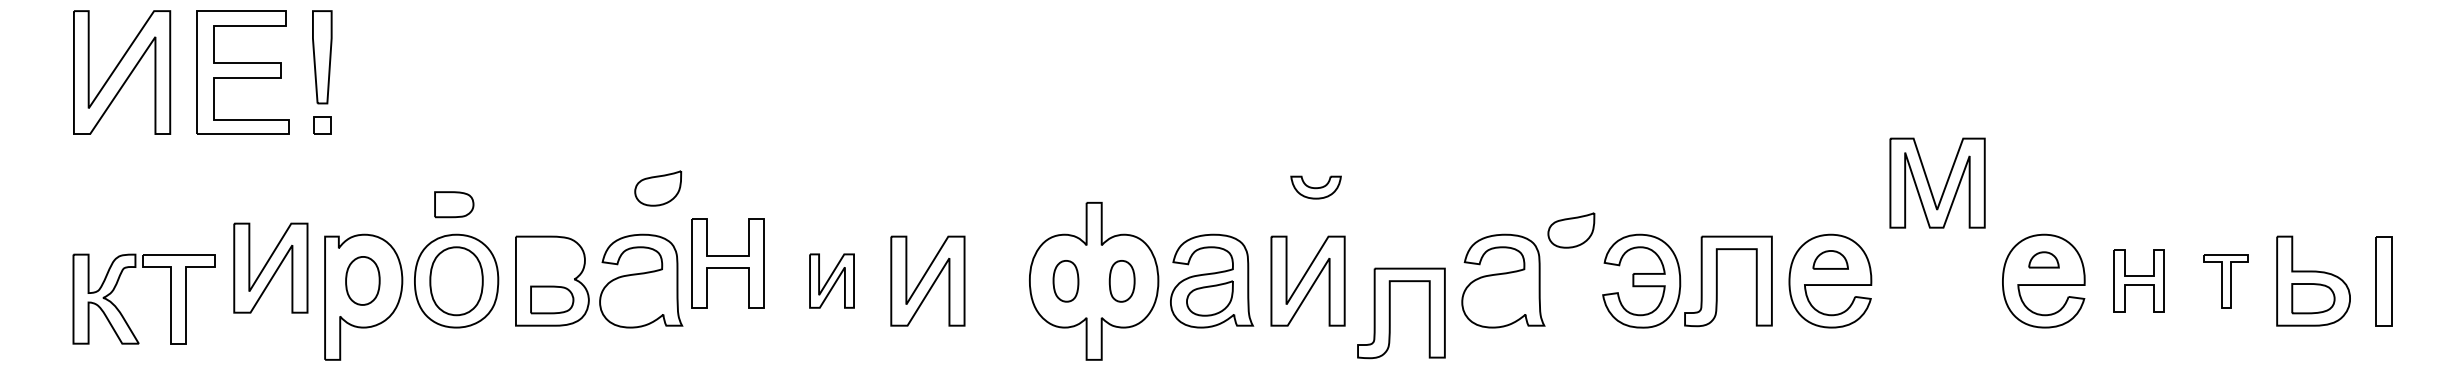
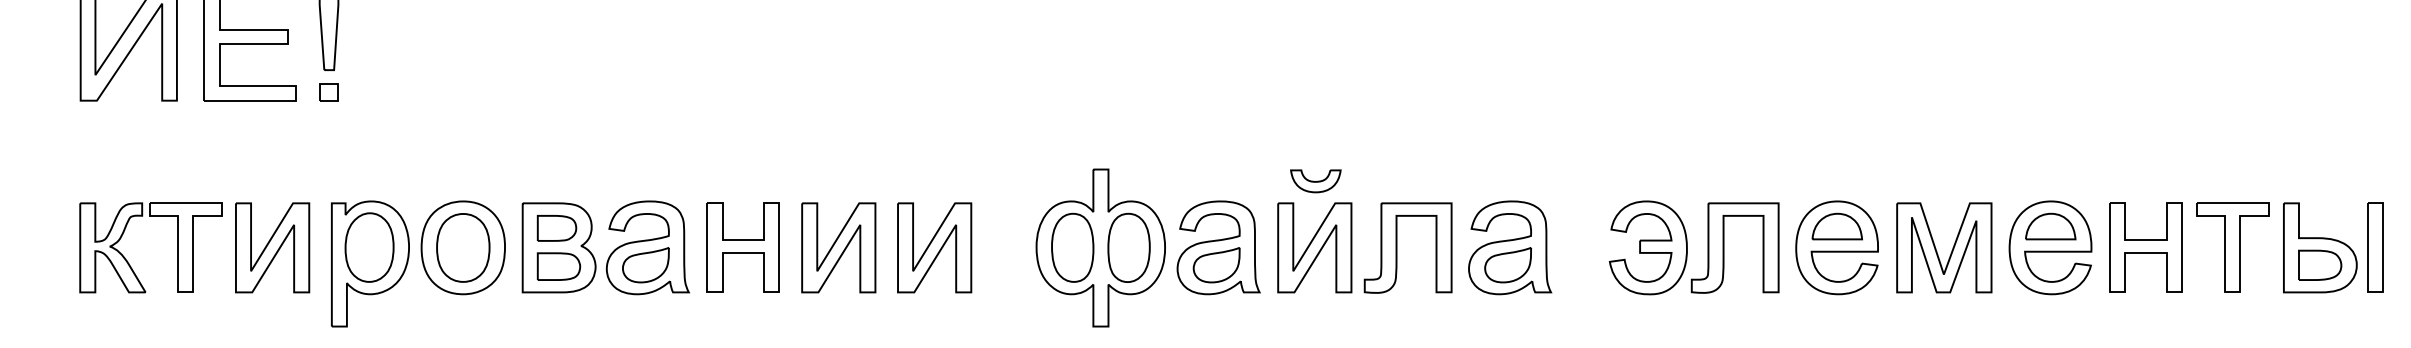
part: (1930, 185) -> (1937, 250), moved
part: (1315, 187) -> (1315, 181), moved
part: (658, 188) -> (646, 265), moved
part: (454, 204) -> (557, 228), moved
part: (1571, 230) -> (1508, 265), moved
part: (1830, 259) -> (1837, 226), size x1.43
part: (2043, 259) -> (2050, 226), size x1.67
part: (727, 263) -> (743, 248), moved
part: (270, 267) -> (272, 247), moved
part: (362, 280) -> (369, 247), size x1.43
part: (831, 280) -> (838, 247), size x1.67
part: (1065, 281) -> (1072, 248), size x1.67
part: (1121, 281) -> (1128, 248), size x1.67
part: (2138, 281) -> (2145, 248), size x1.43
part: (2225, 281) -> (2232, 248), size x1.67
part: (2383, 281) -> (2375, 248), moved
part: (121, 312) -> (128, 261), moved
part: (1390, 313) -> (1397, 248), moved

